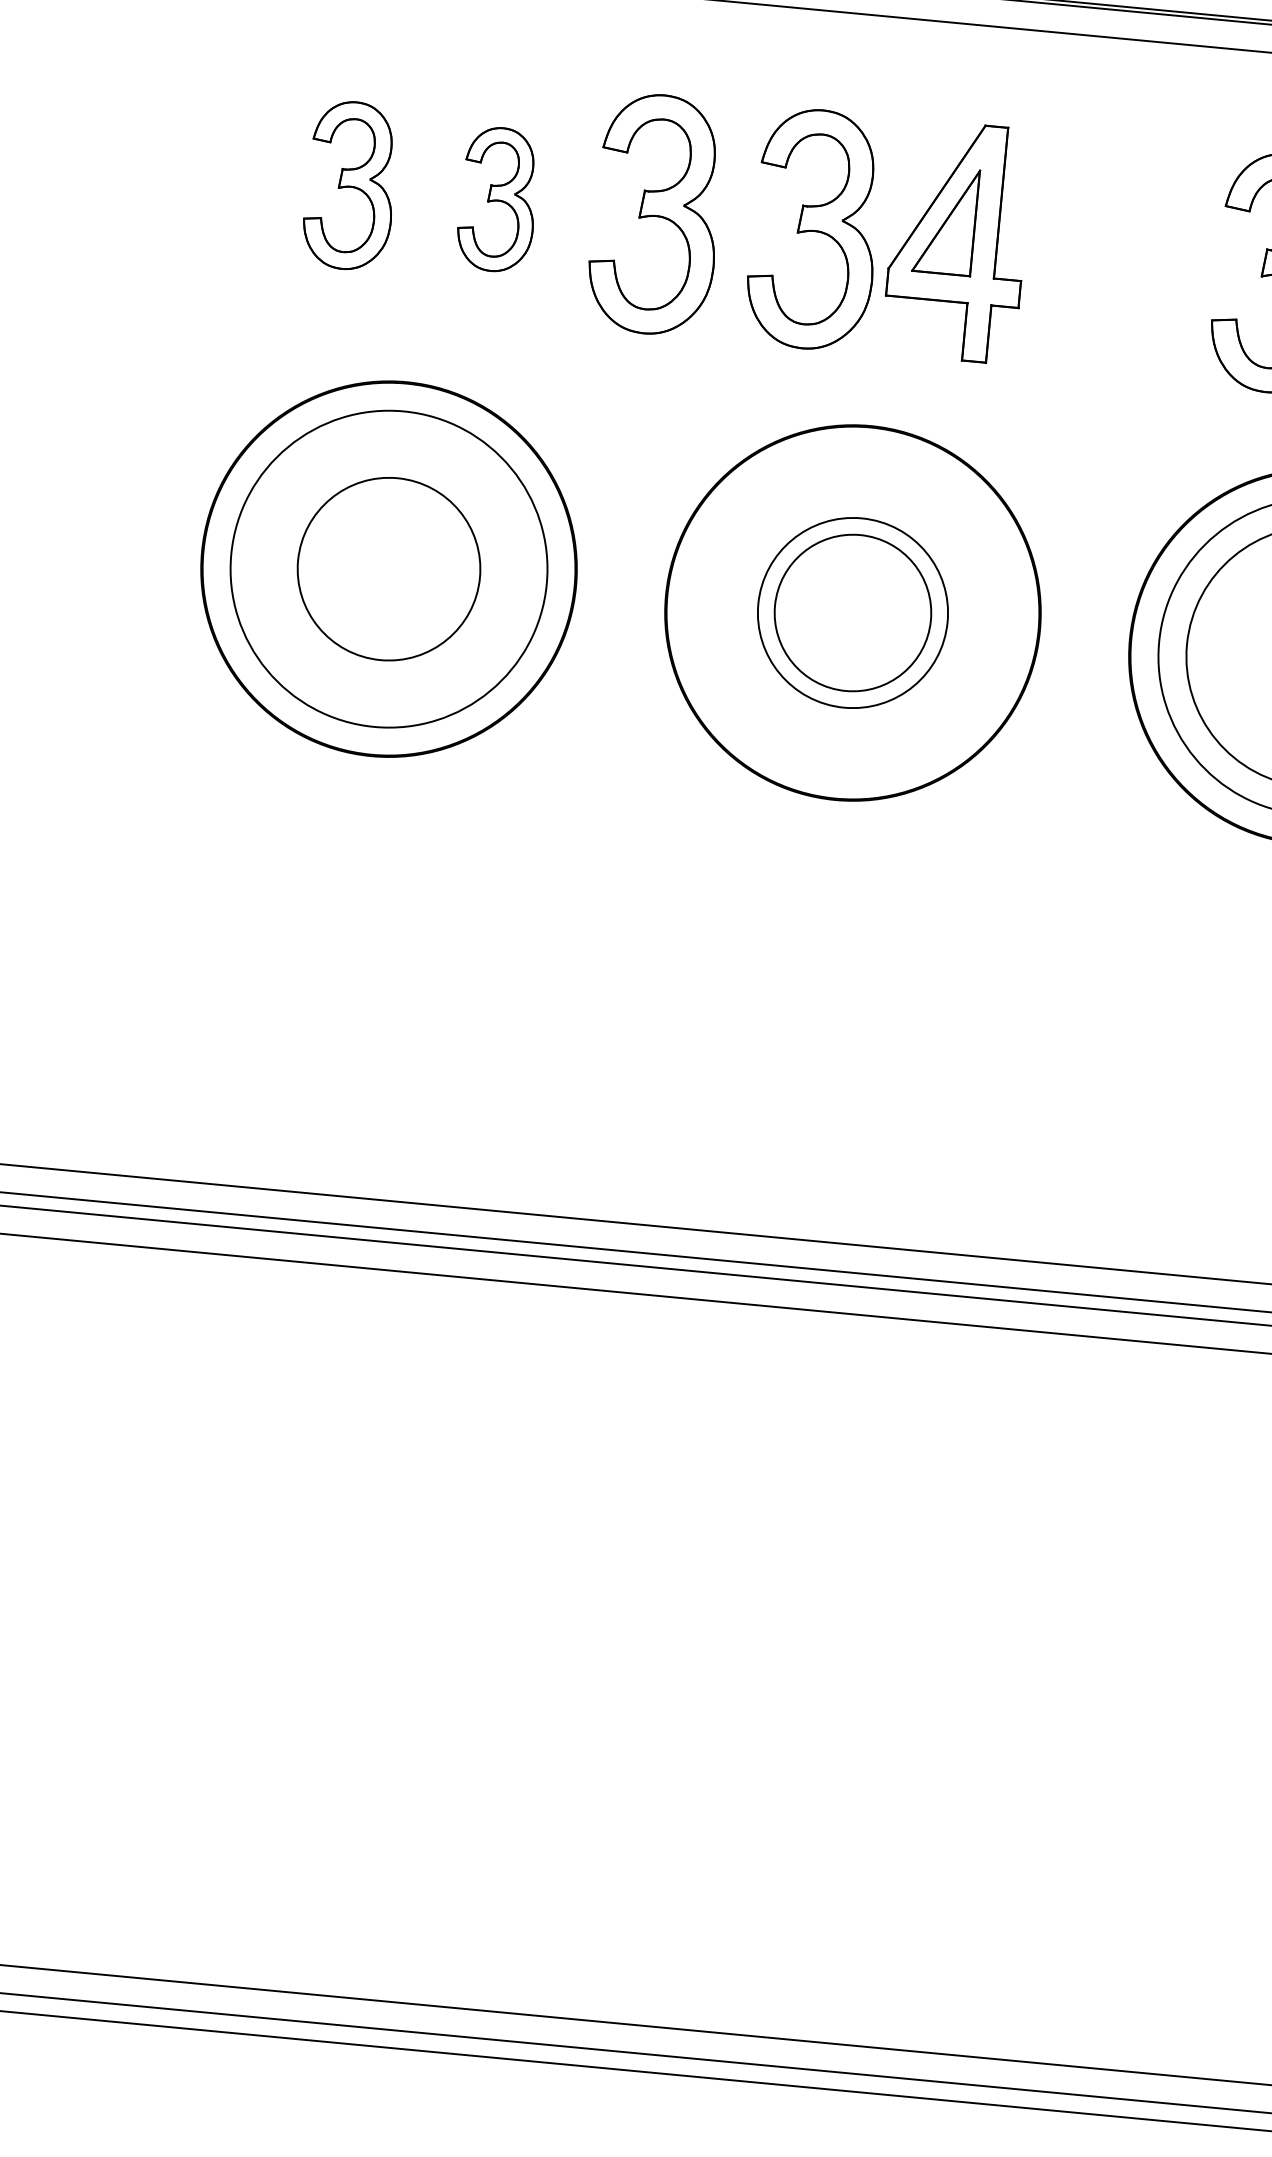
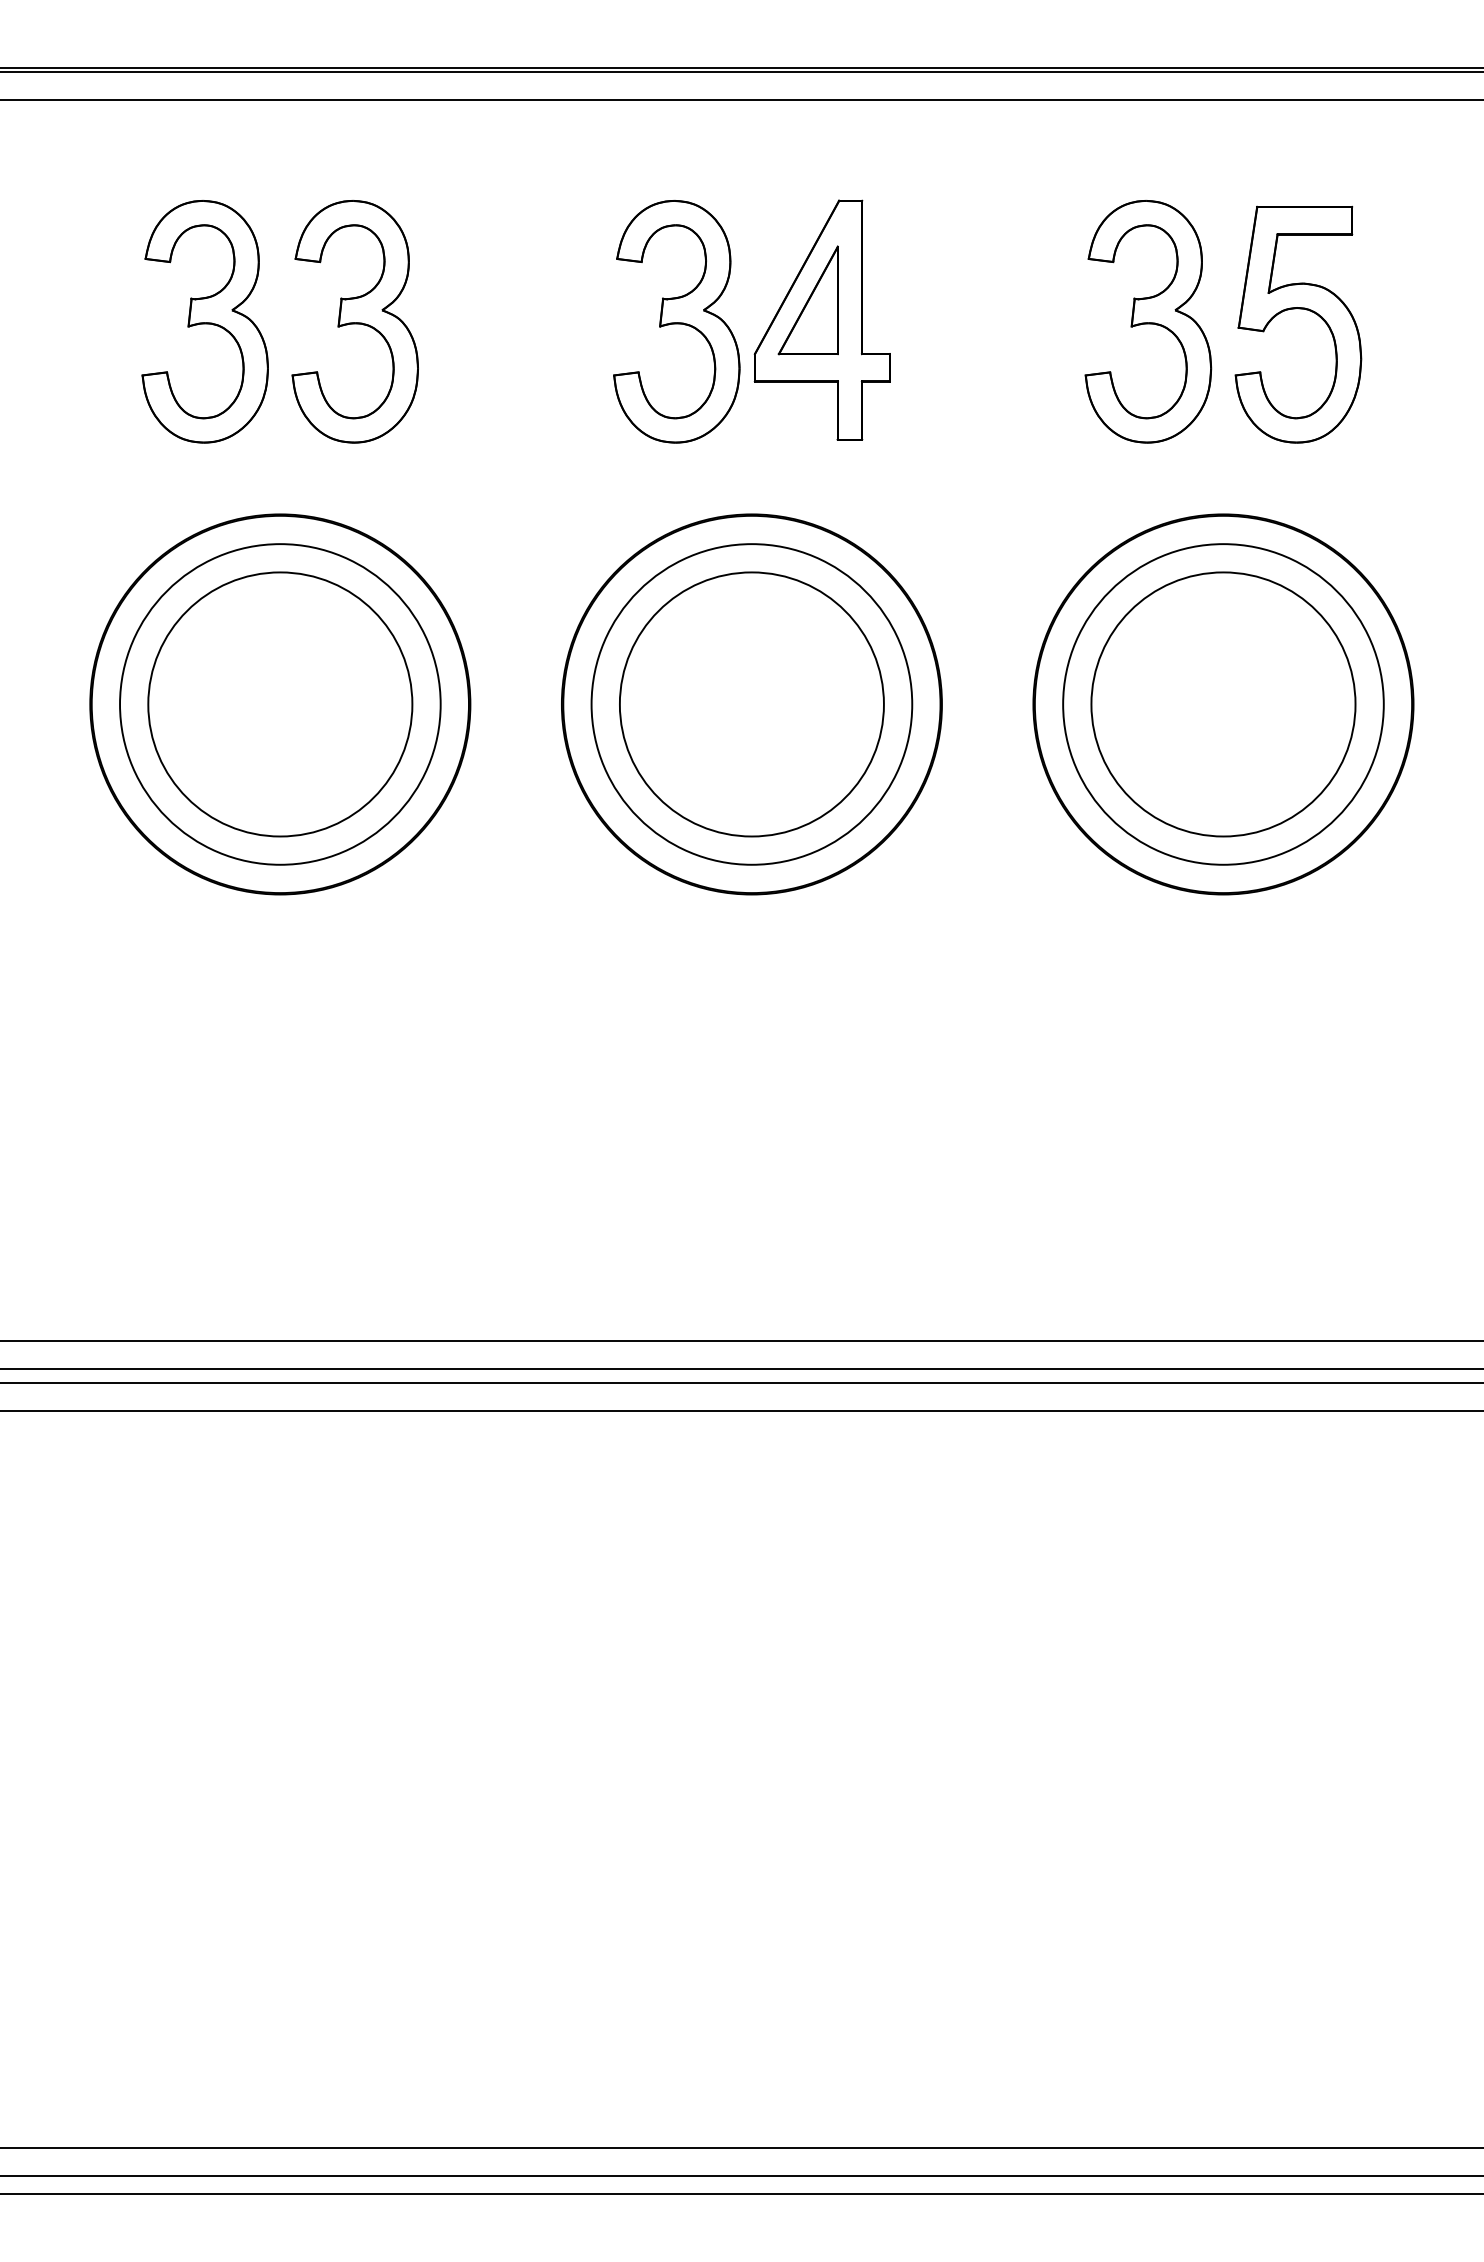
part: (350, 185) -> (204, 321), size x1.43
part: (497, 199) -> (354, 321), size x1.67
part: (656, 214) -> (515, 321), removed
circle: (389, 569) -> (280, 704), size x1.43
circle: (852, 613) -> (751, 704), size x1.67
circle: (852, 613) -> (751, 704), size x1.67

